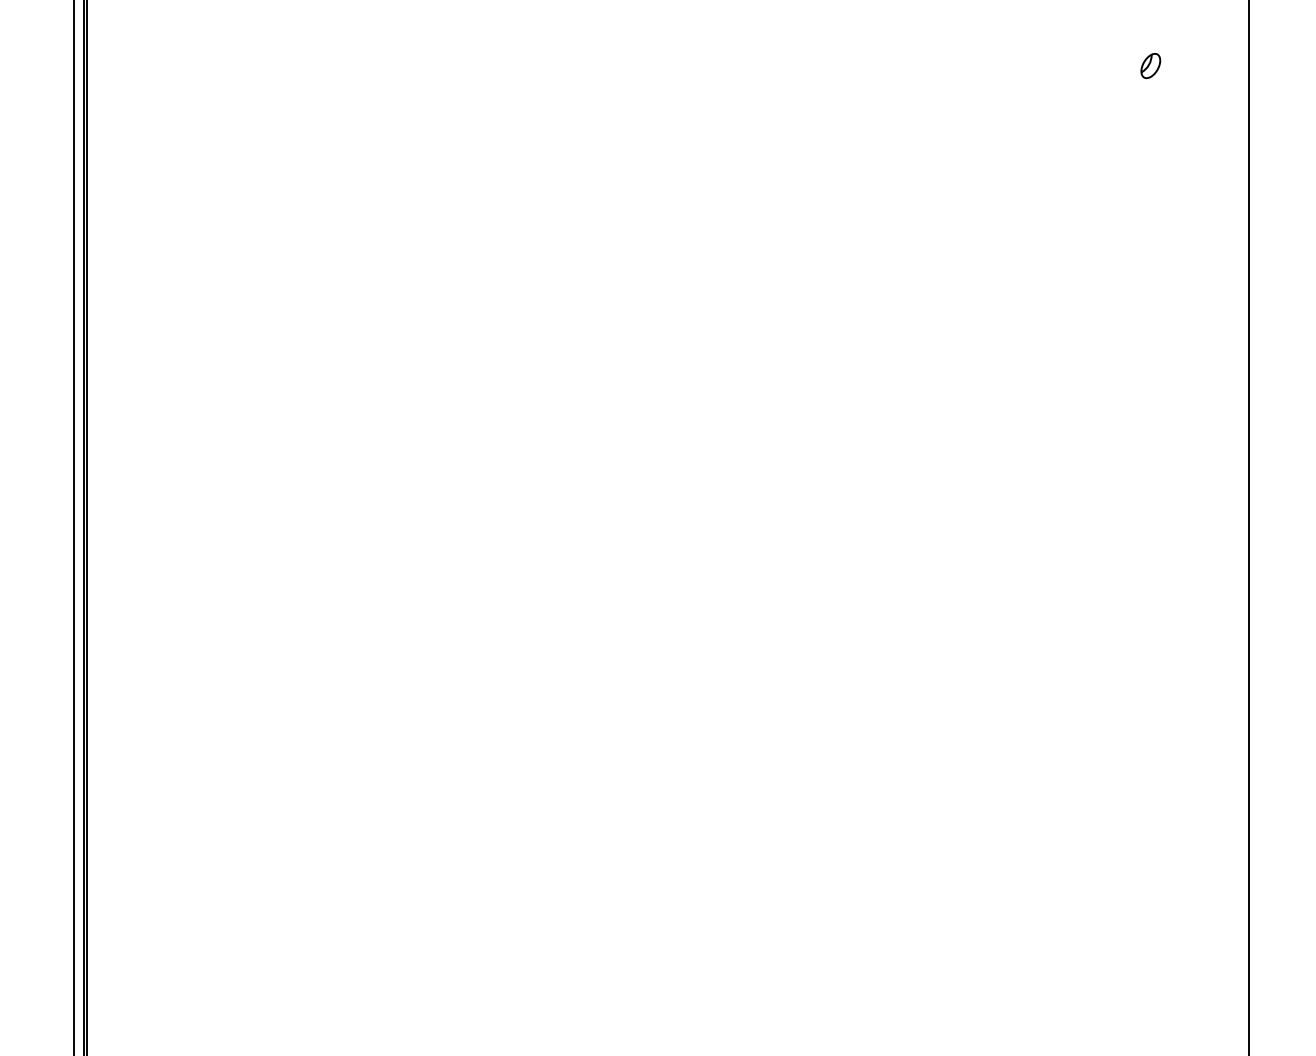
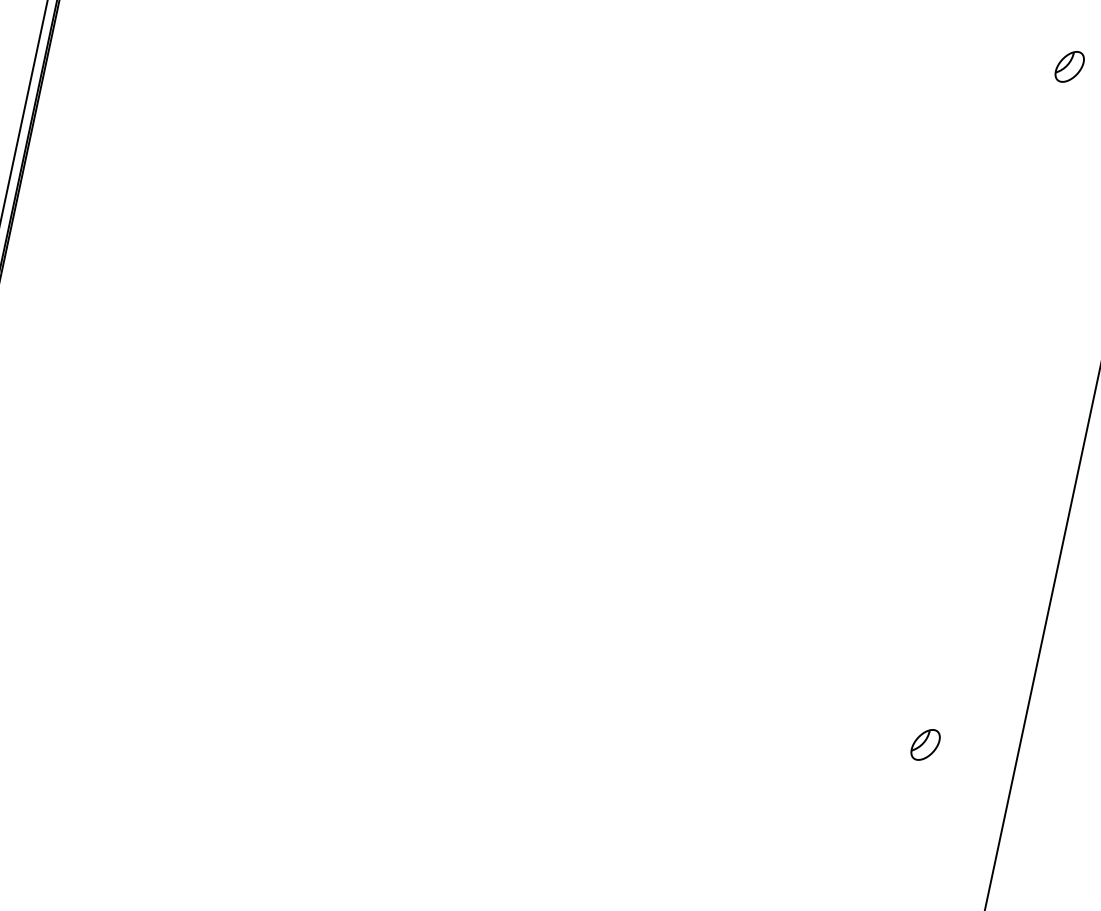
part: (1150, 65) -> (1069, 66), size x1.43
part: (1150, 802) -> (925, 745), added

